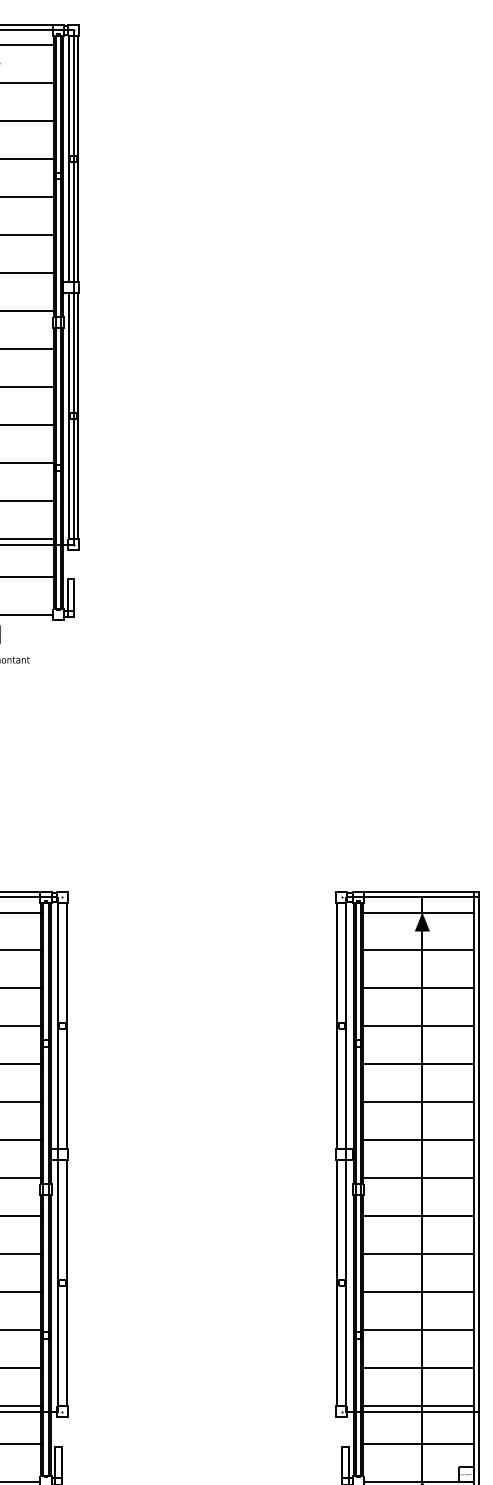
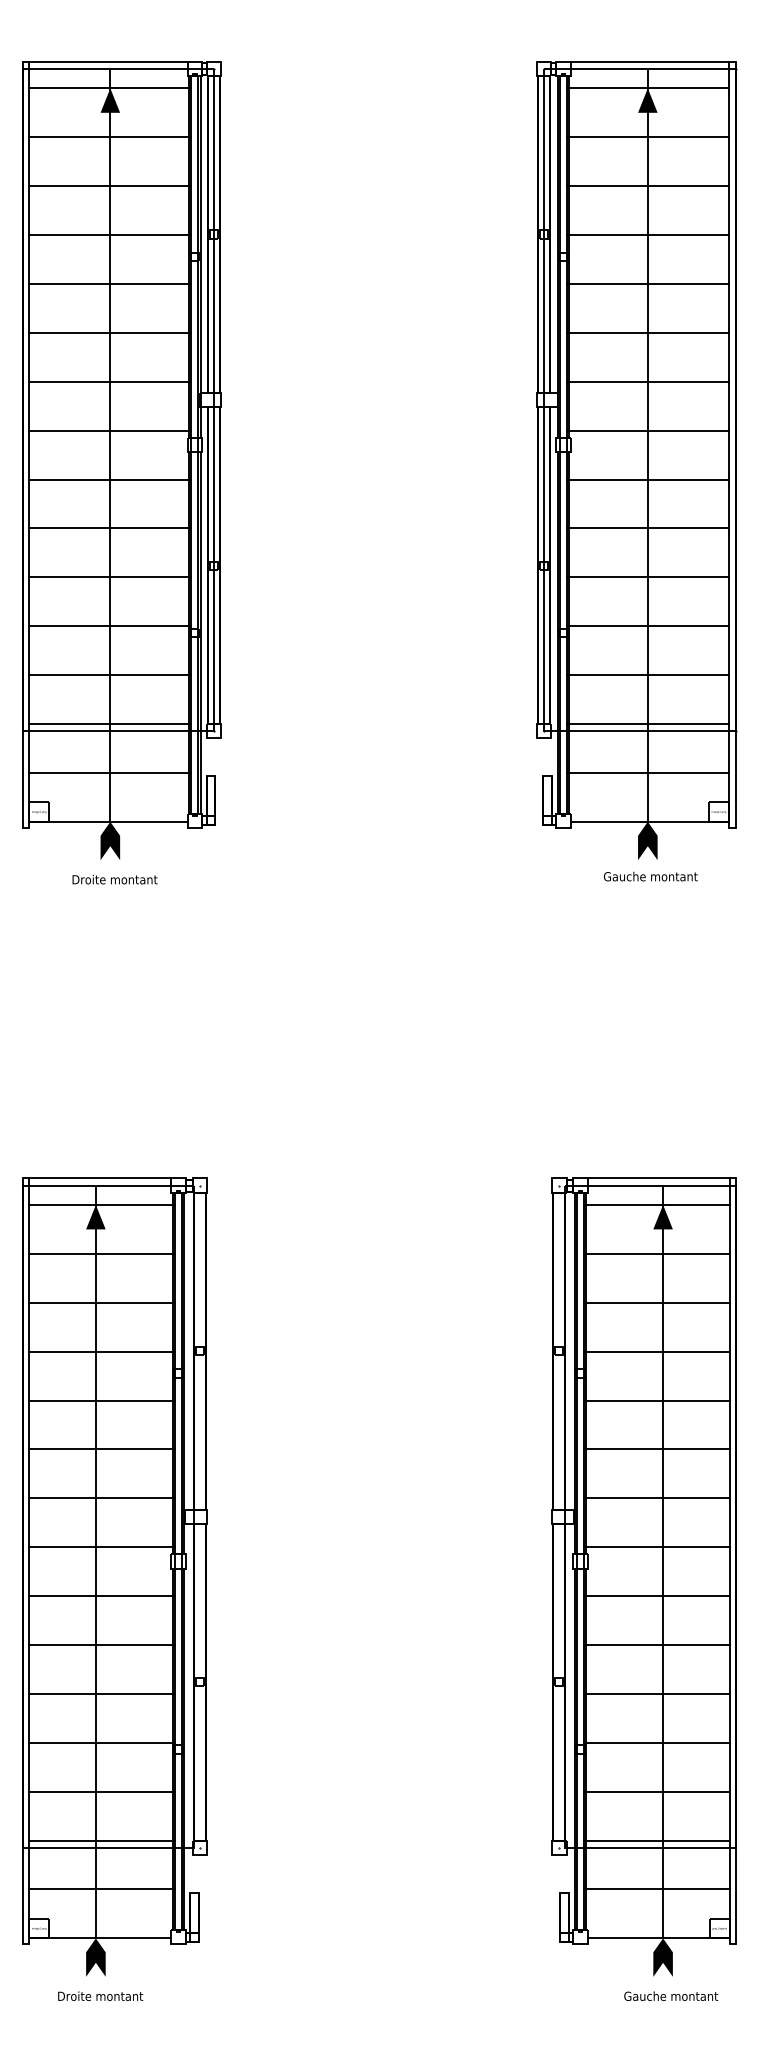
part: (401, 342) -> (636, 471), added

